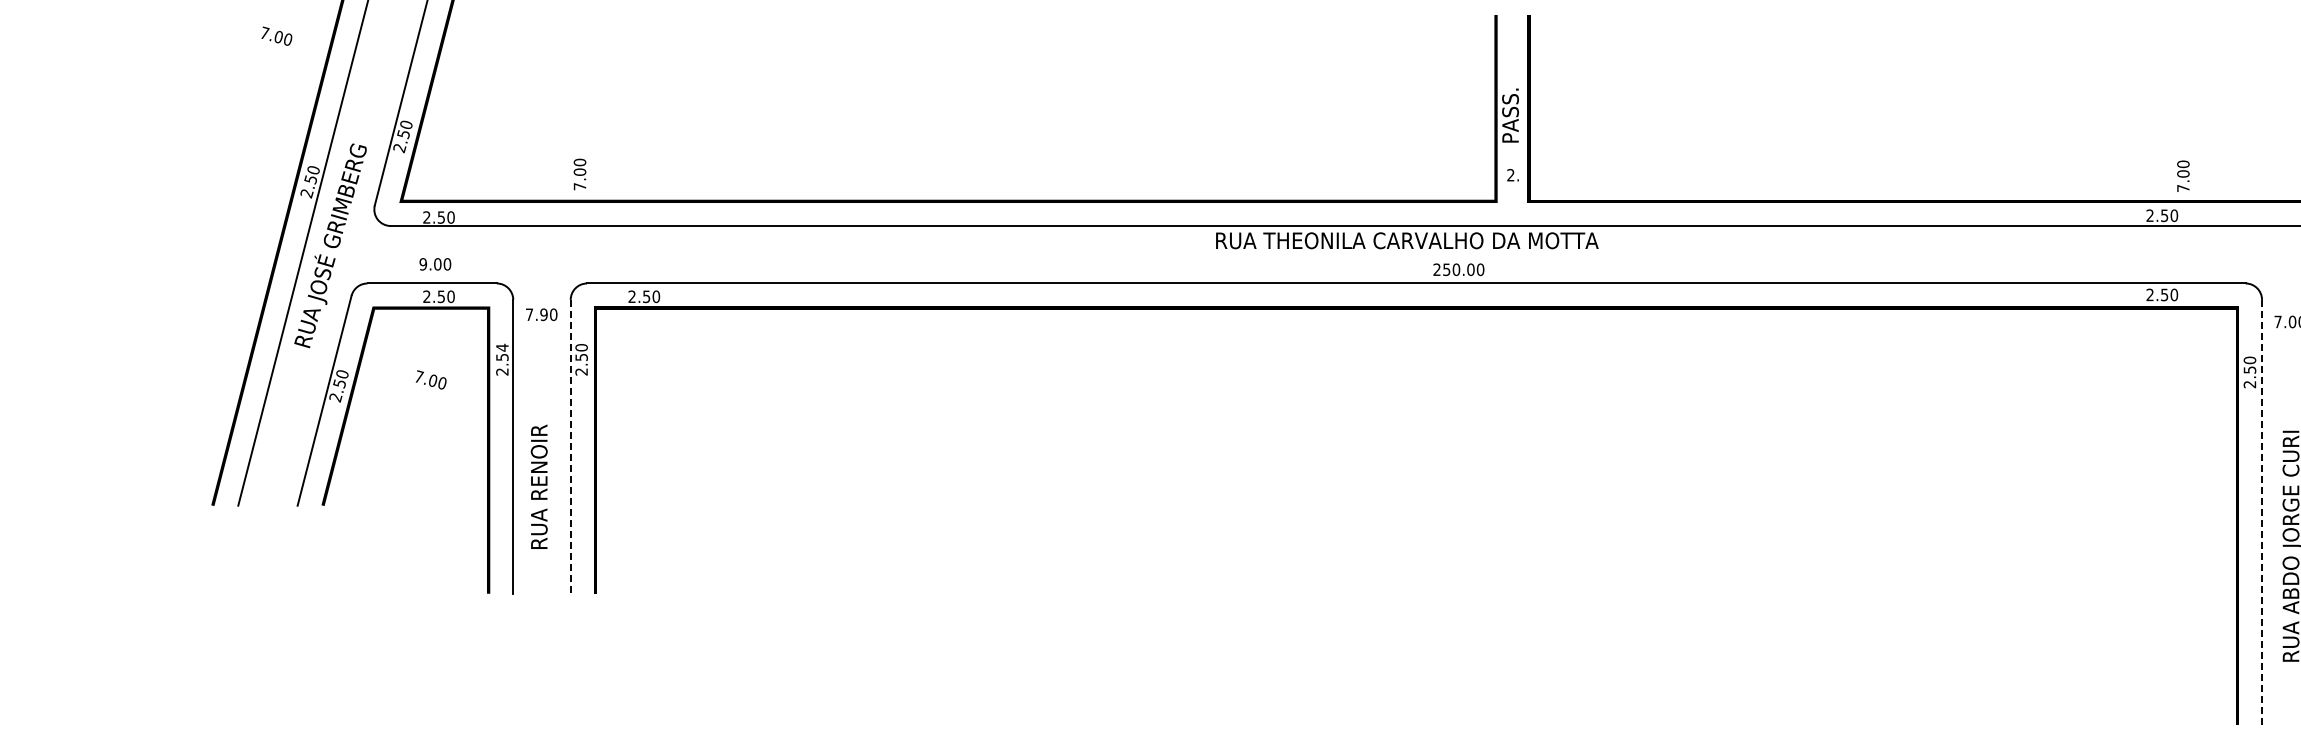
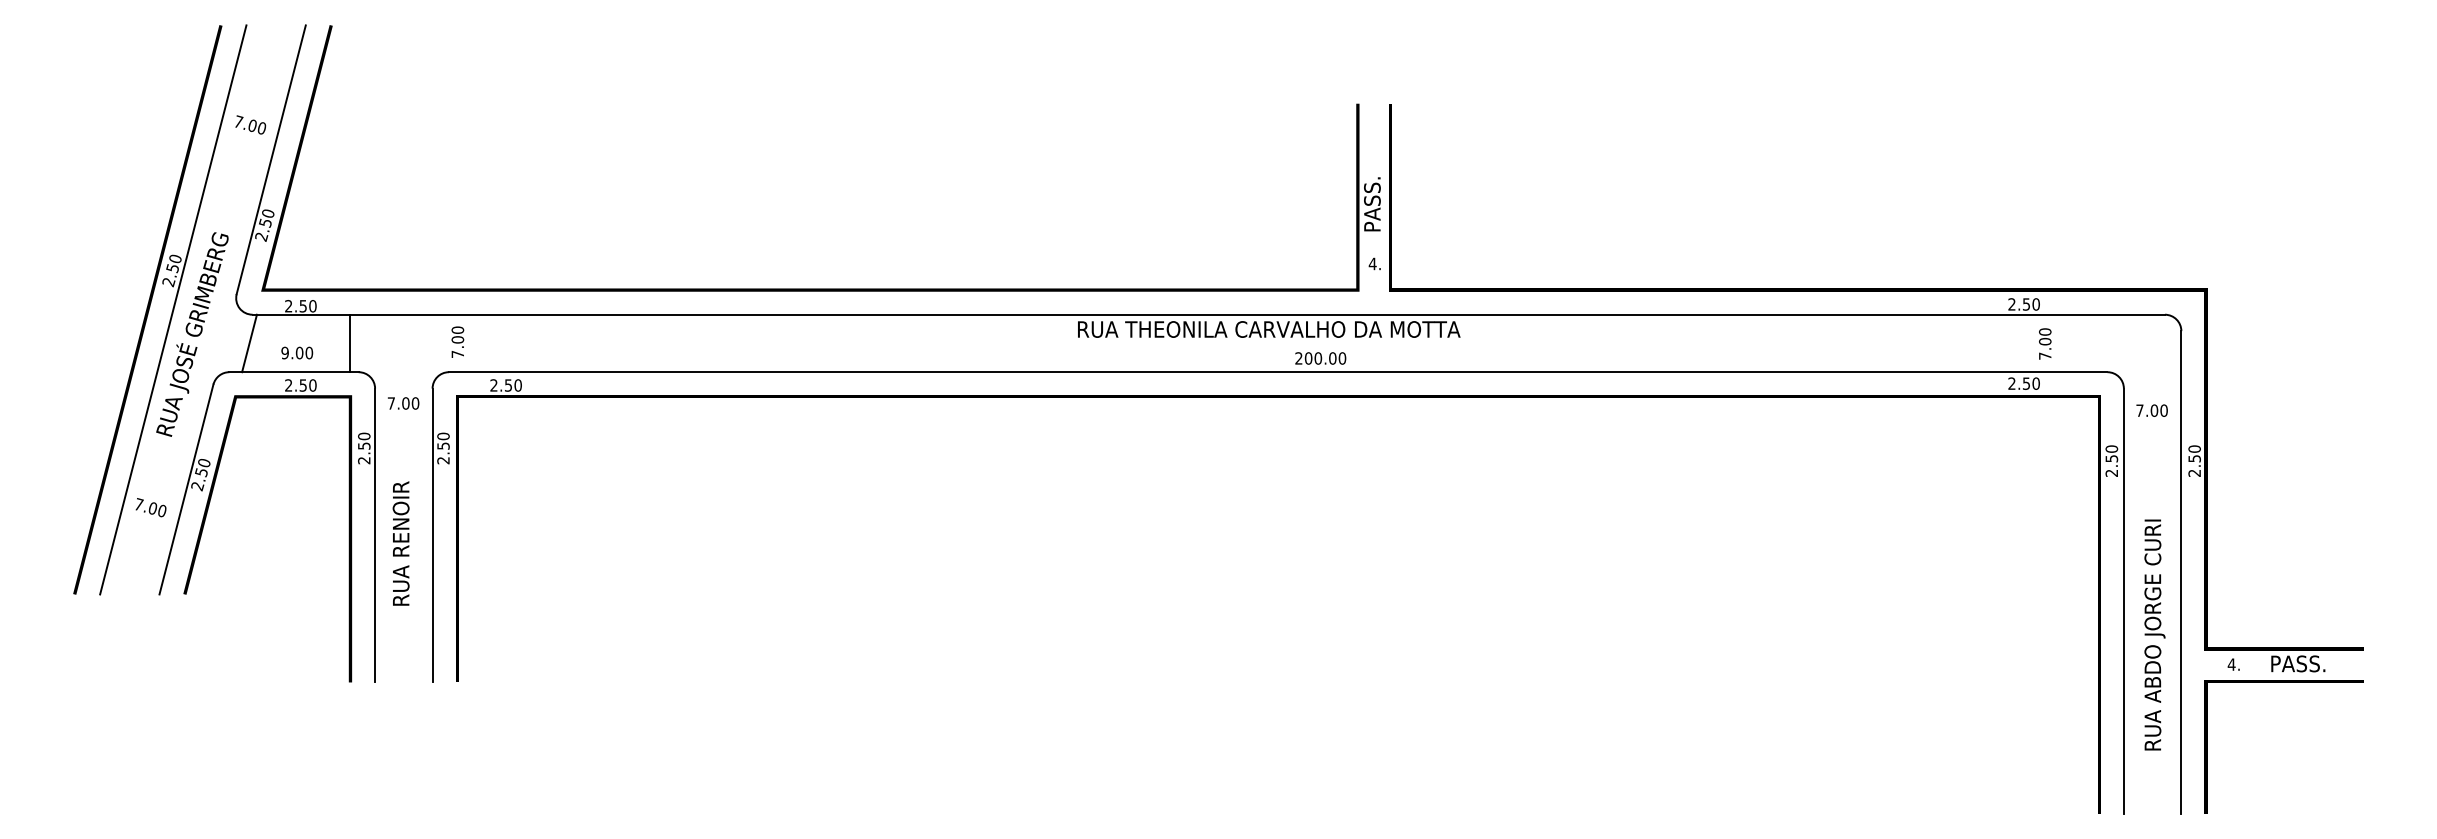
text: (276, 35) -> (250, 124), moved
text: (579, 173) -> (457, 341), moved
text: (1510, 174) -> (1372, 263), 2. -> 4.
text: (2183, 175) -> (2045, 343), moved
line: (387, 254) -> (249, 343), added
line: (488, 254) -> (350, 343), added
text: (1446, 269) -> (1308, 358), 250.00 -> 200.00
text: (543, 314) -> (405, 403), 7.90 -> 7.00
text: (502, 347) -> (364, 436), 2.54 -> 2.50
text: (430, 379) -> (150, 507), moved
line: (570, 446) -> (432, 535), dashed -> solid
text: (538, 486) -> (400, 543), moved
line: (2261, 512) -> (2123, 601), dashed -> solid

